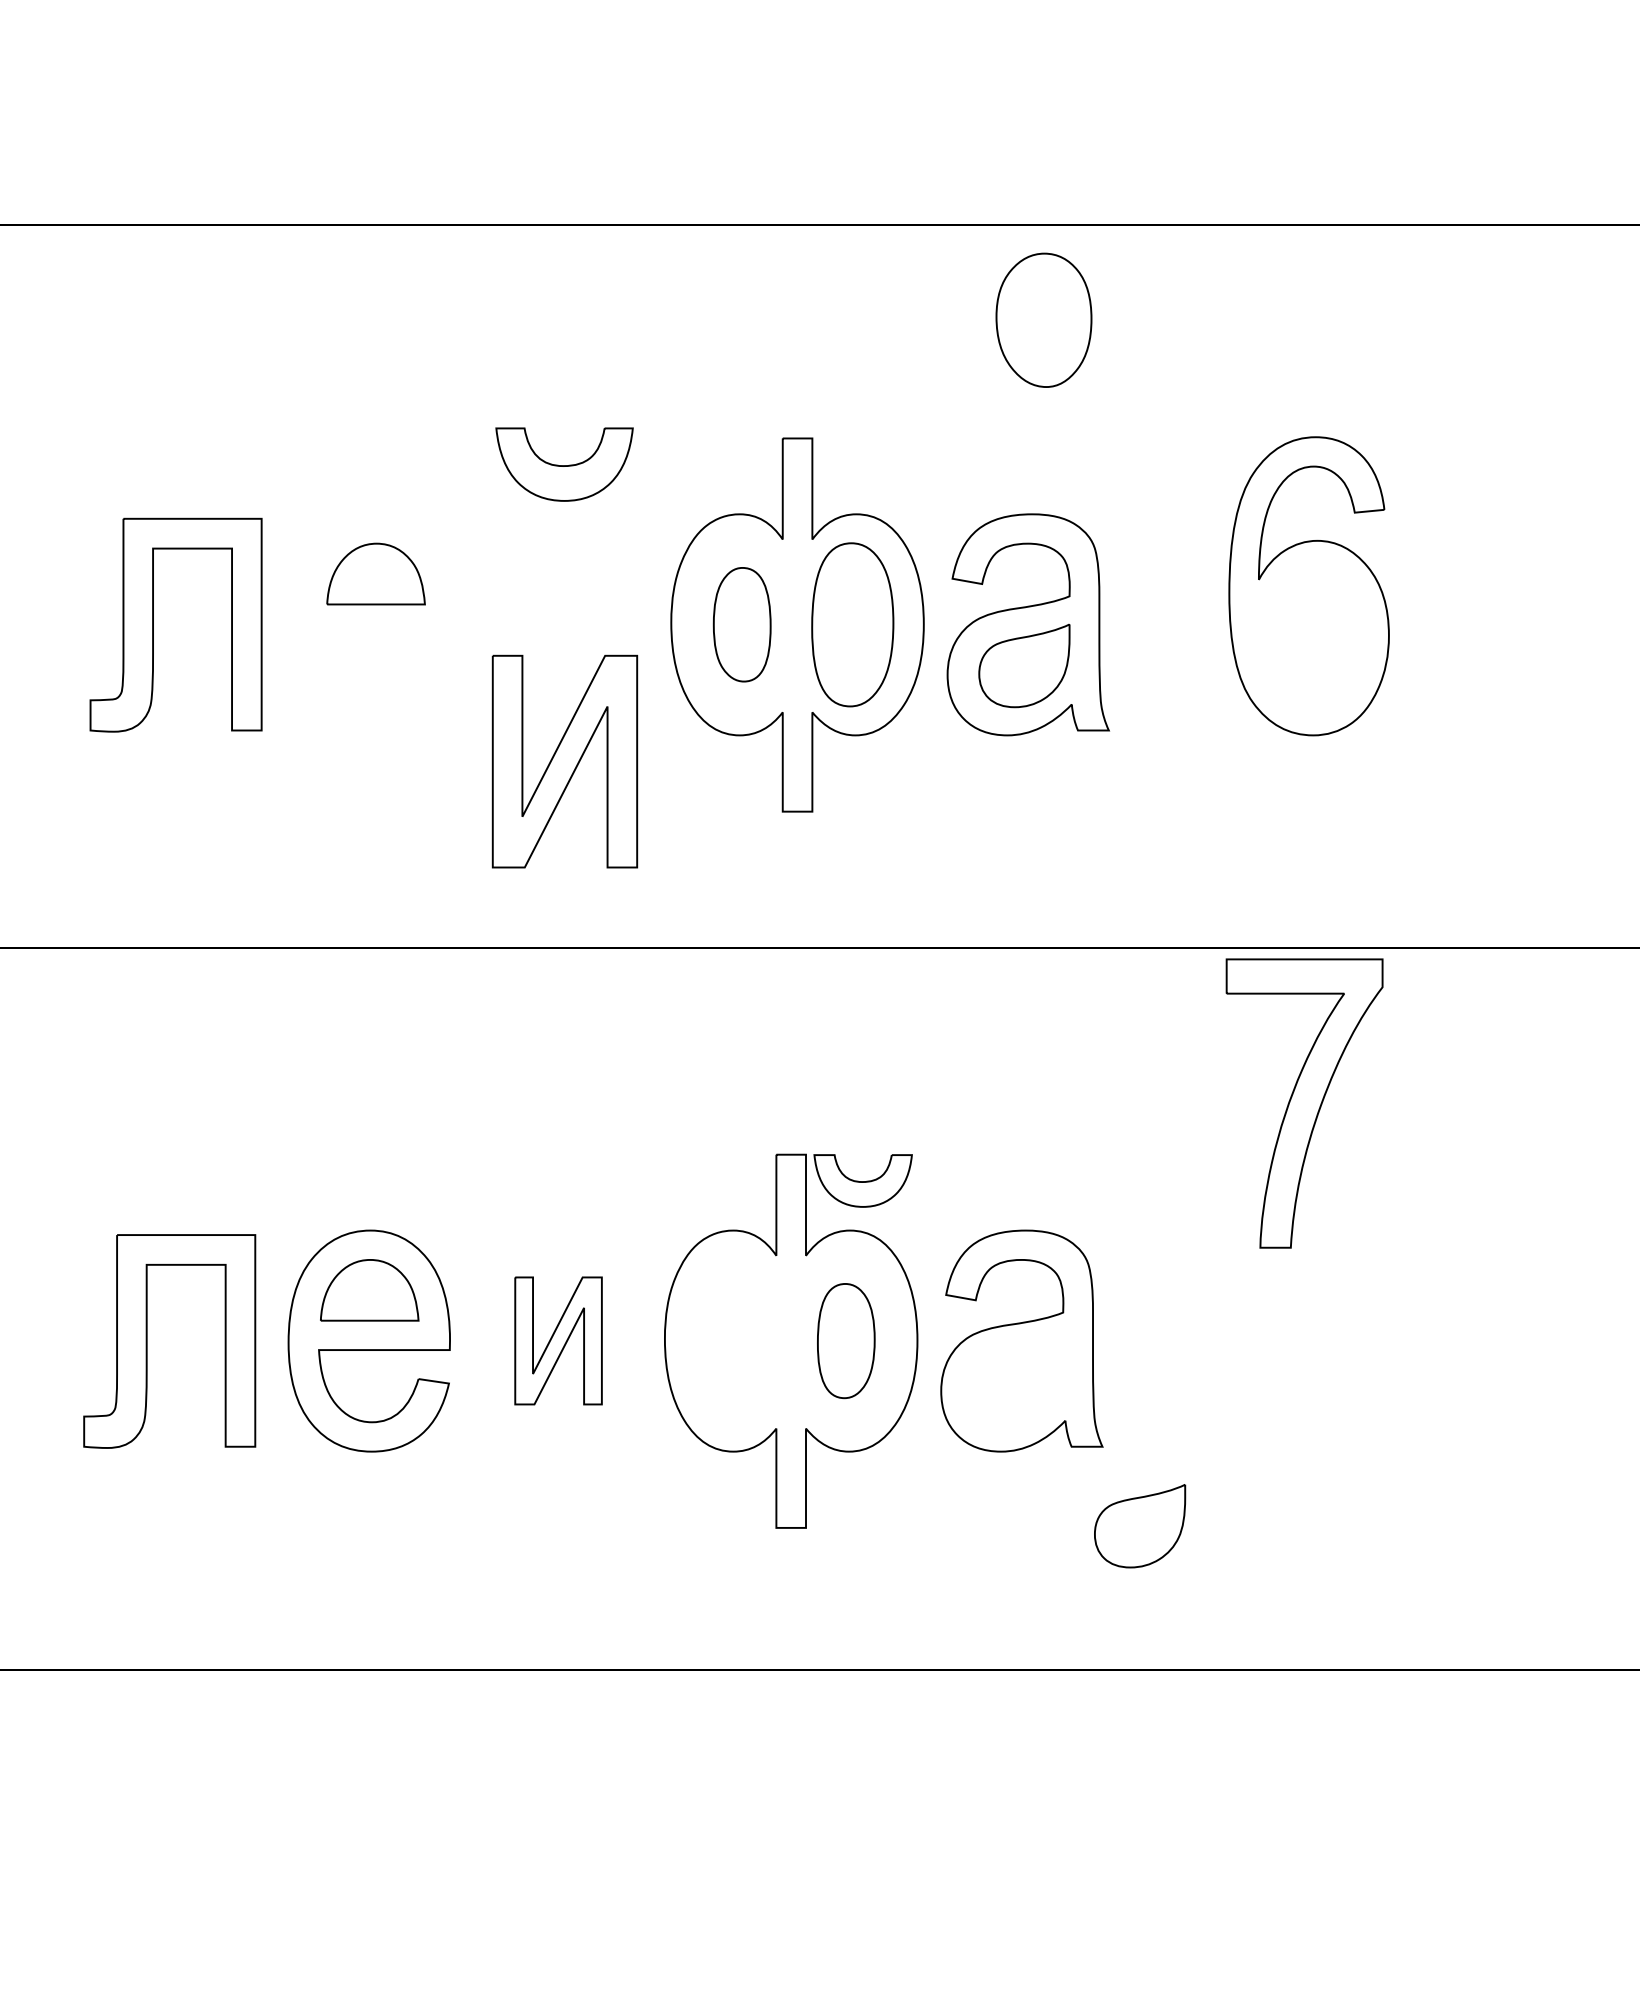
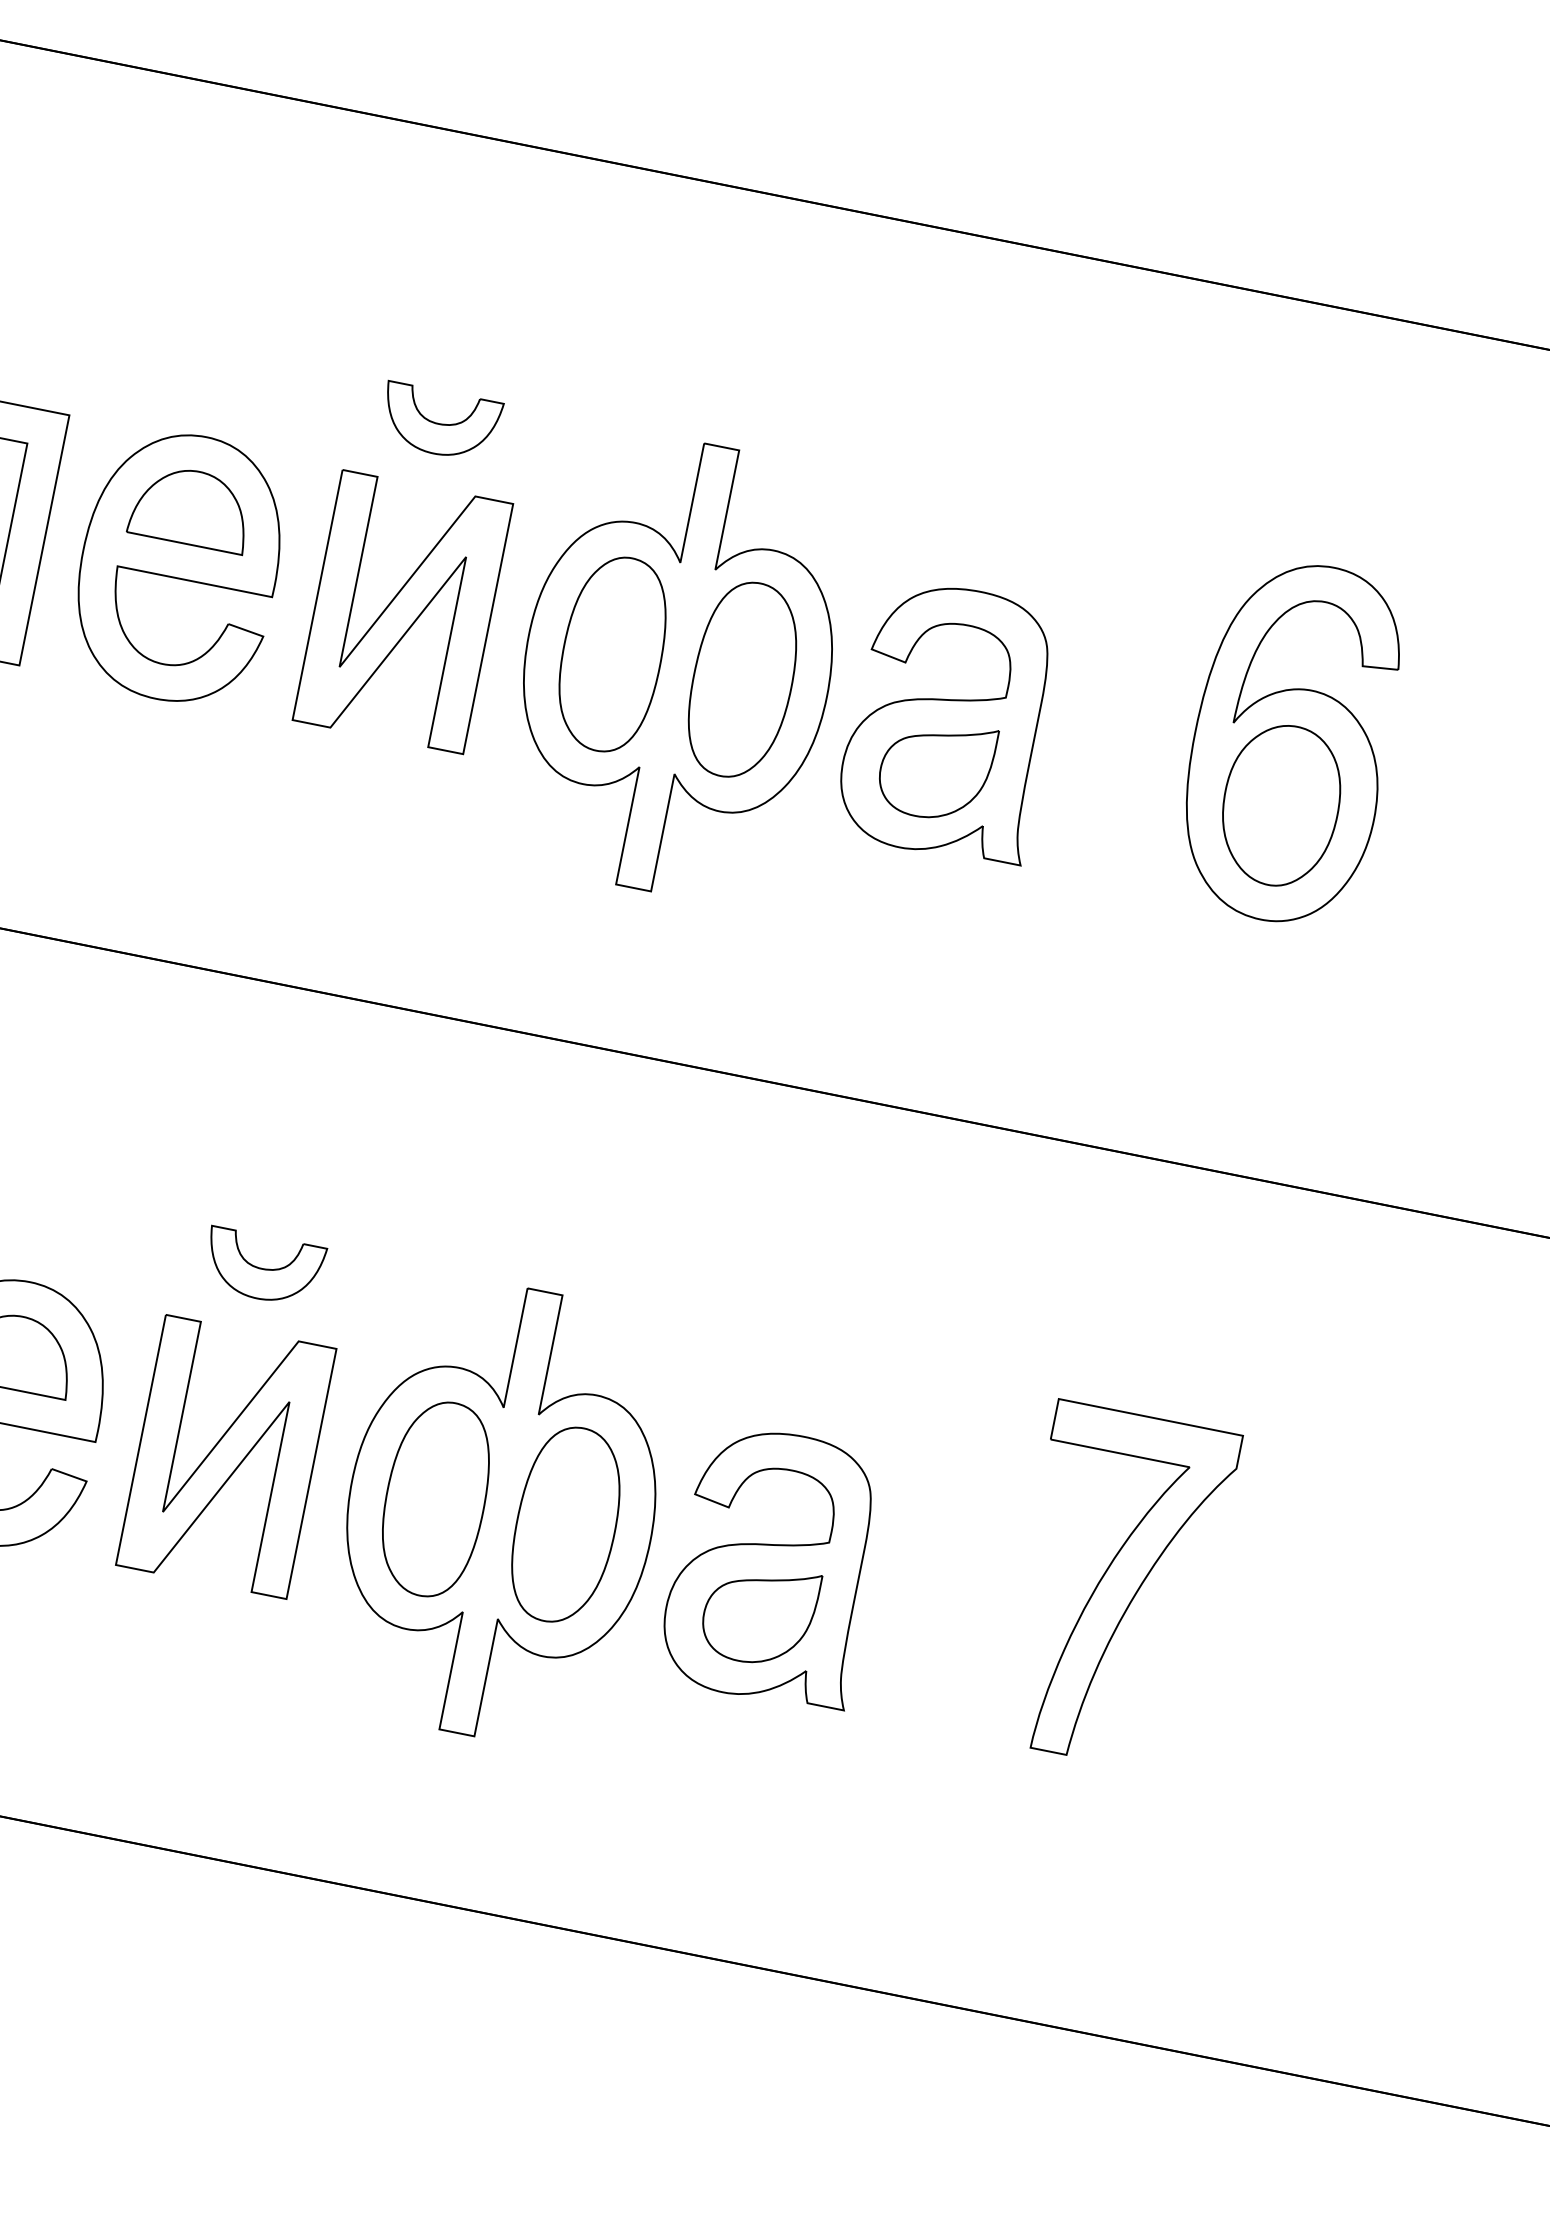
part: (1043, 319) -> (1280, 804), moved
part: (564, 464) -> (440, 422), size x0.71
part: (375, 624) -> (179, 567), added
part: (741, 624) -> (611, 653), size x1.43
part: (564, 761) -> (402, 611), moved
part: (1304, 1103) -> (1116, 1587), moved
part: (862, 1180) -> (262, 1267), moved
part: (558, 1340) -> (226, 1456), size x1.67
part: (845, 1340) -> (565, 1524), size x1.43
part: (735, 1341) -> (435, 1499), added
part: (1140, 1526) -> (759, 1614), moved

